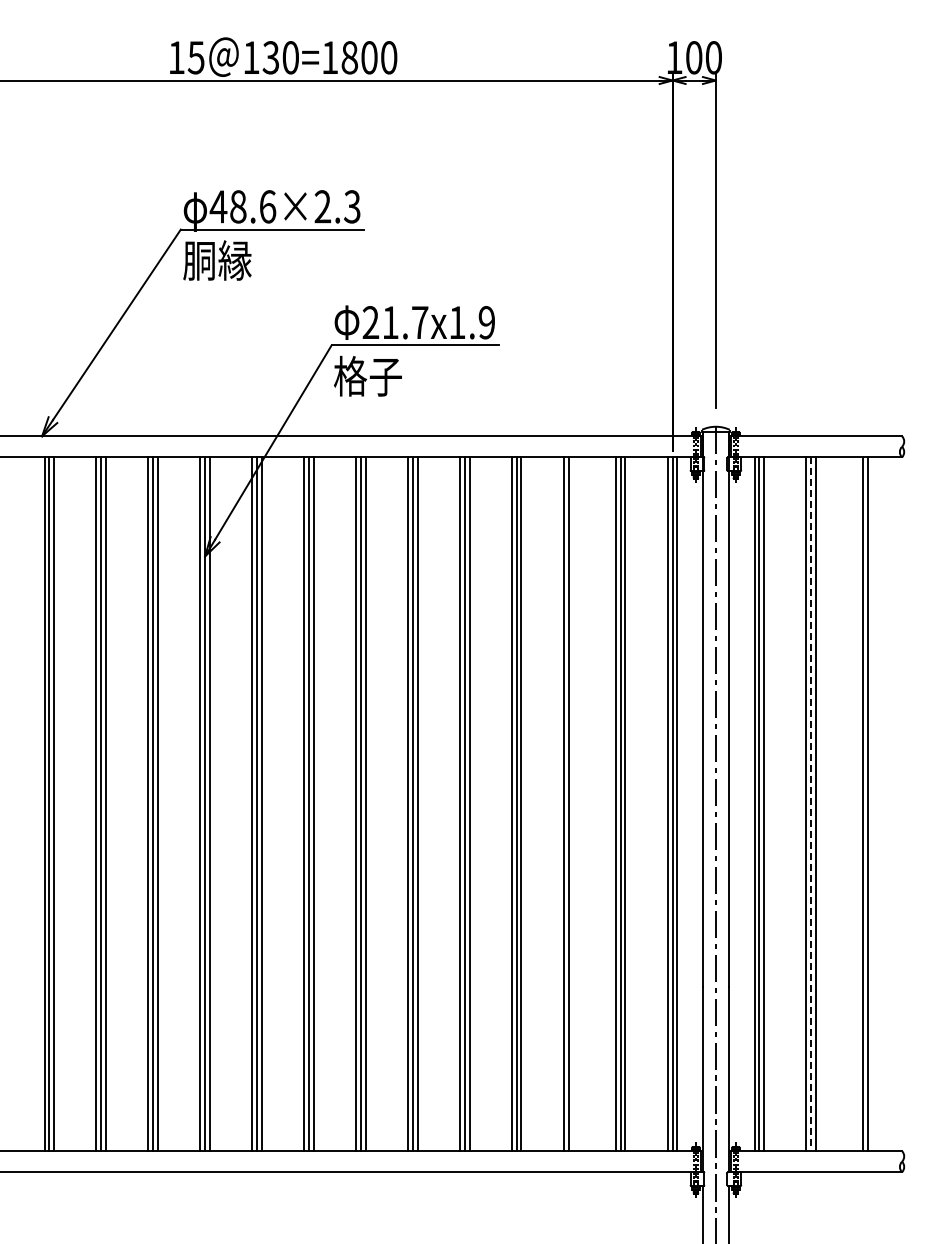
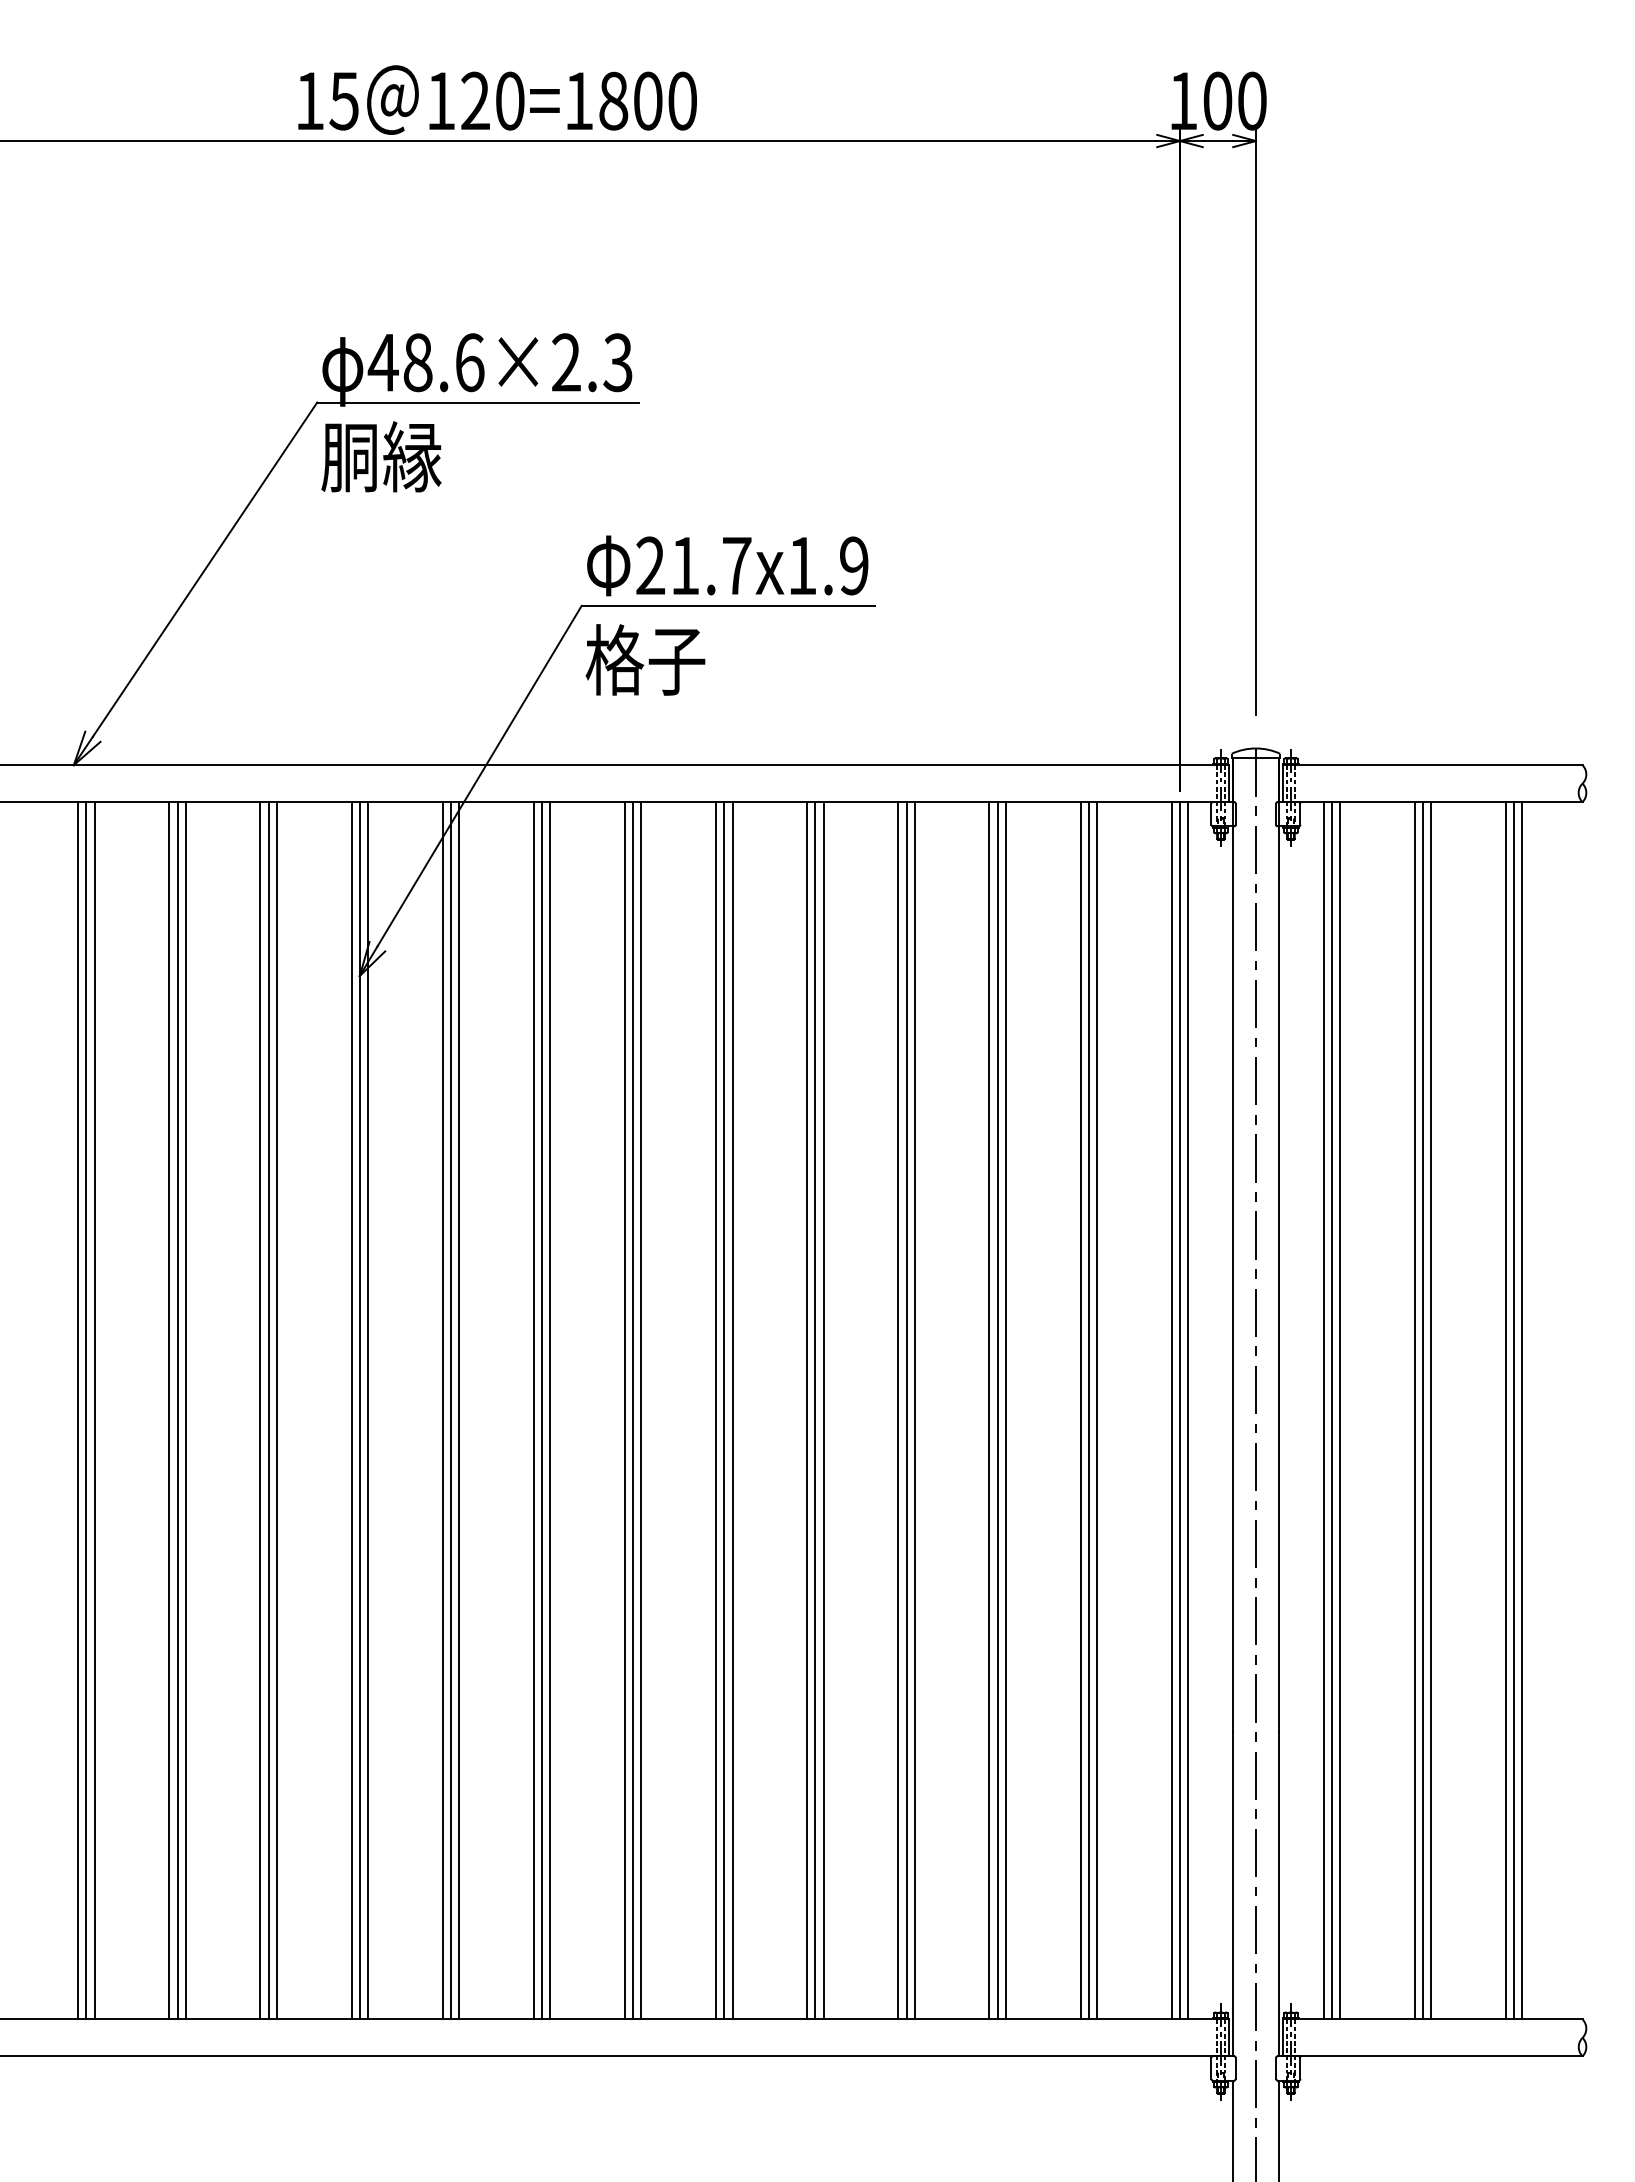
text: (270, 57) -> (474, 100), 130=1800 -> 120=1800
line: (573, 804) -> (1006, 1411), added
line: (811, 804) -> (1423, 1411), dashed -> solid
line: (858, 804) -> (1506, 1411), added

